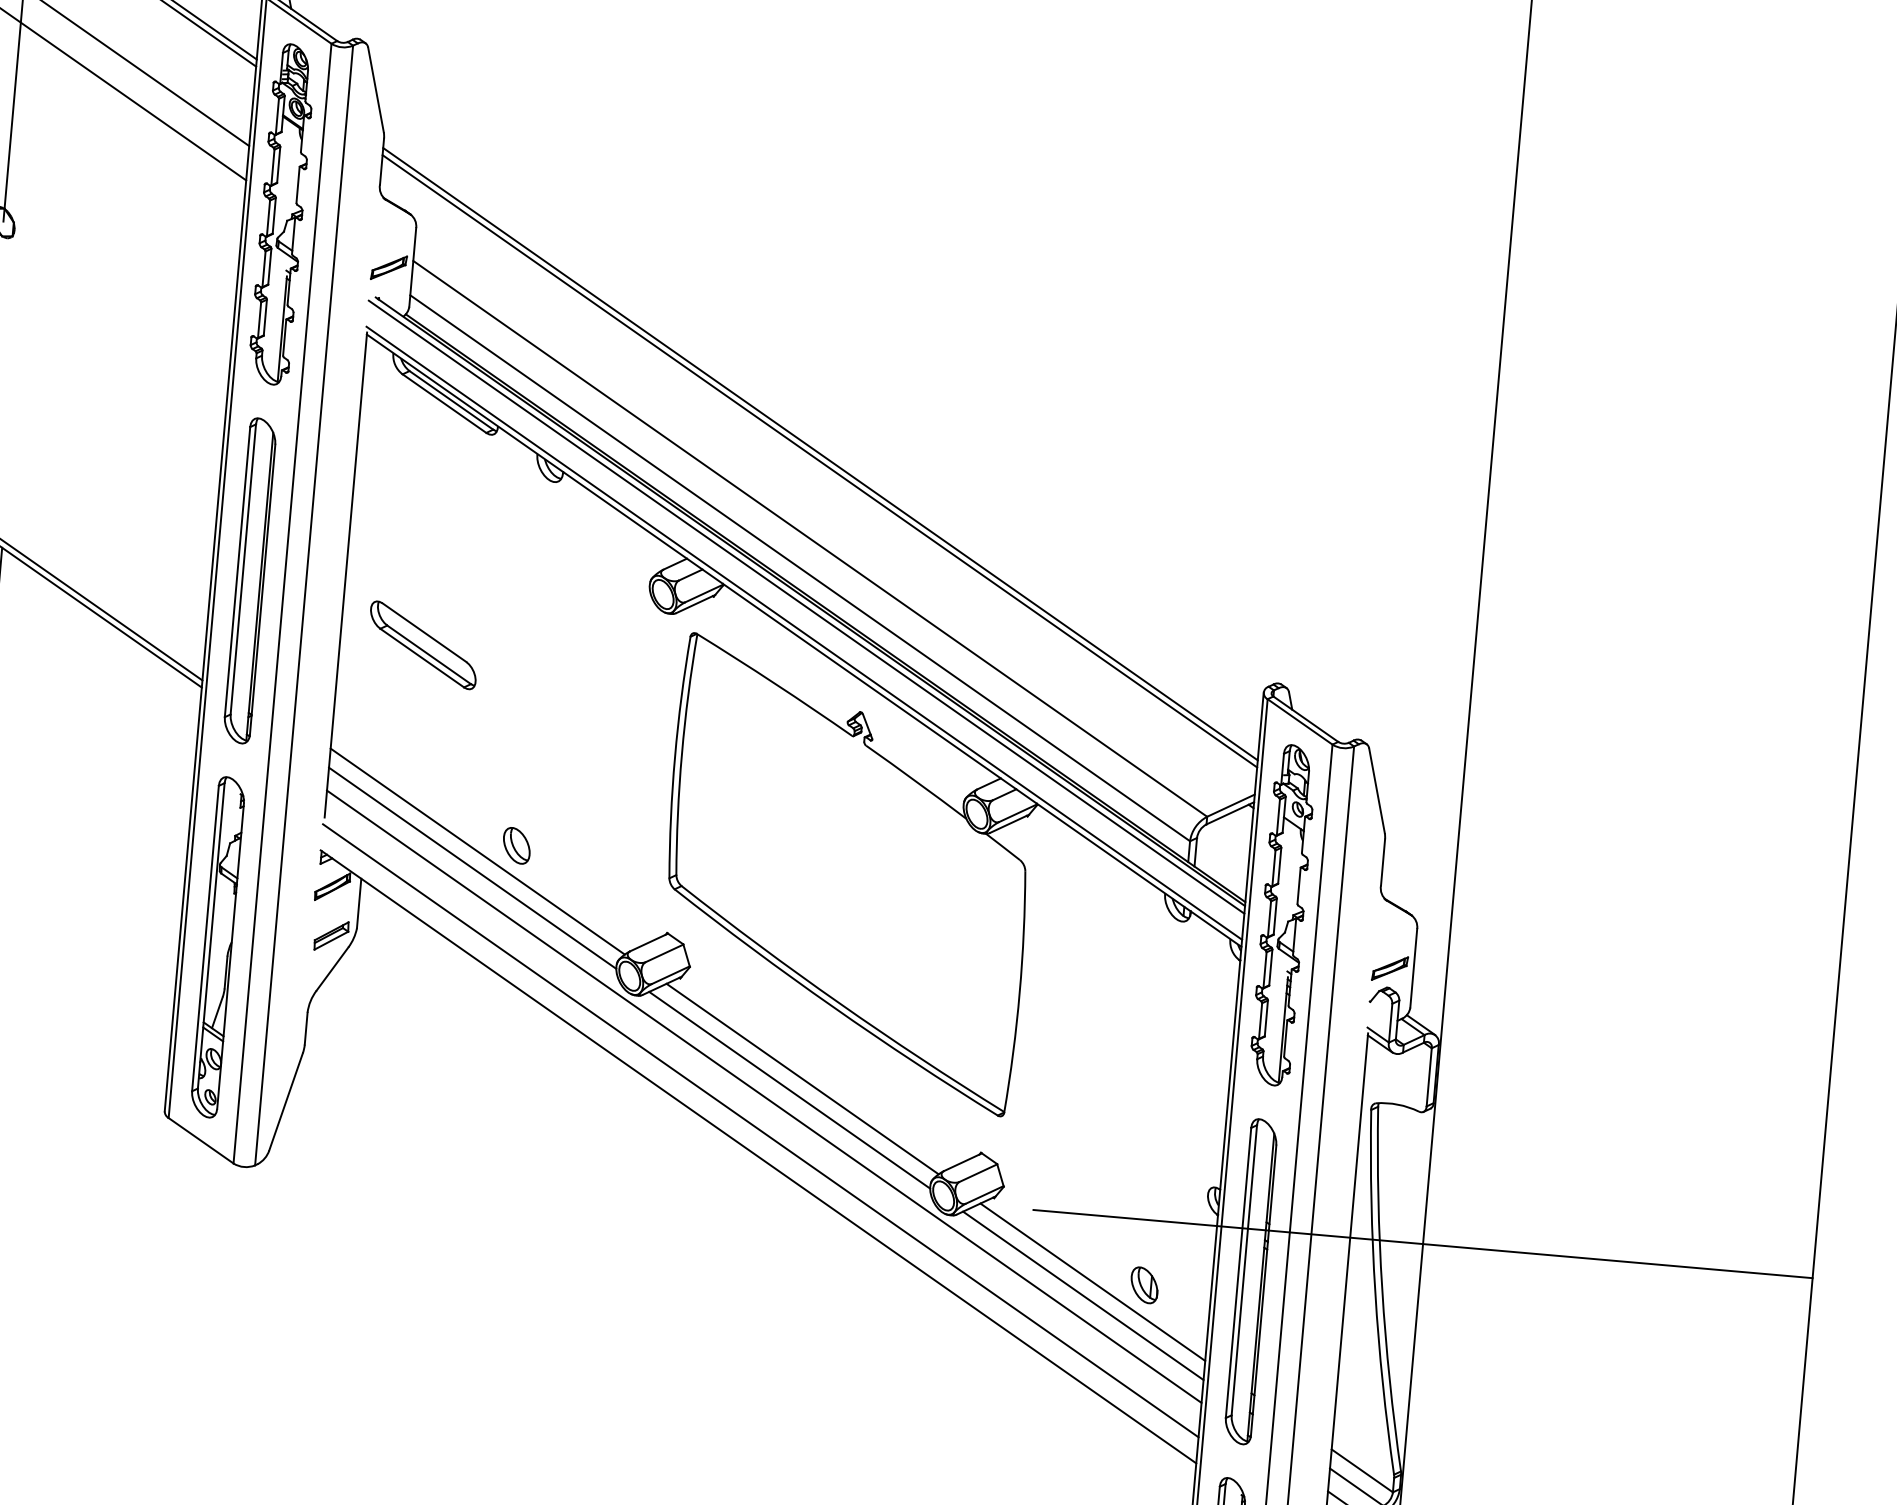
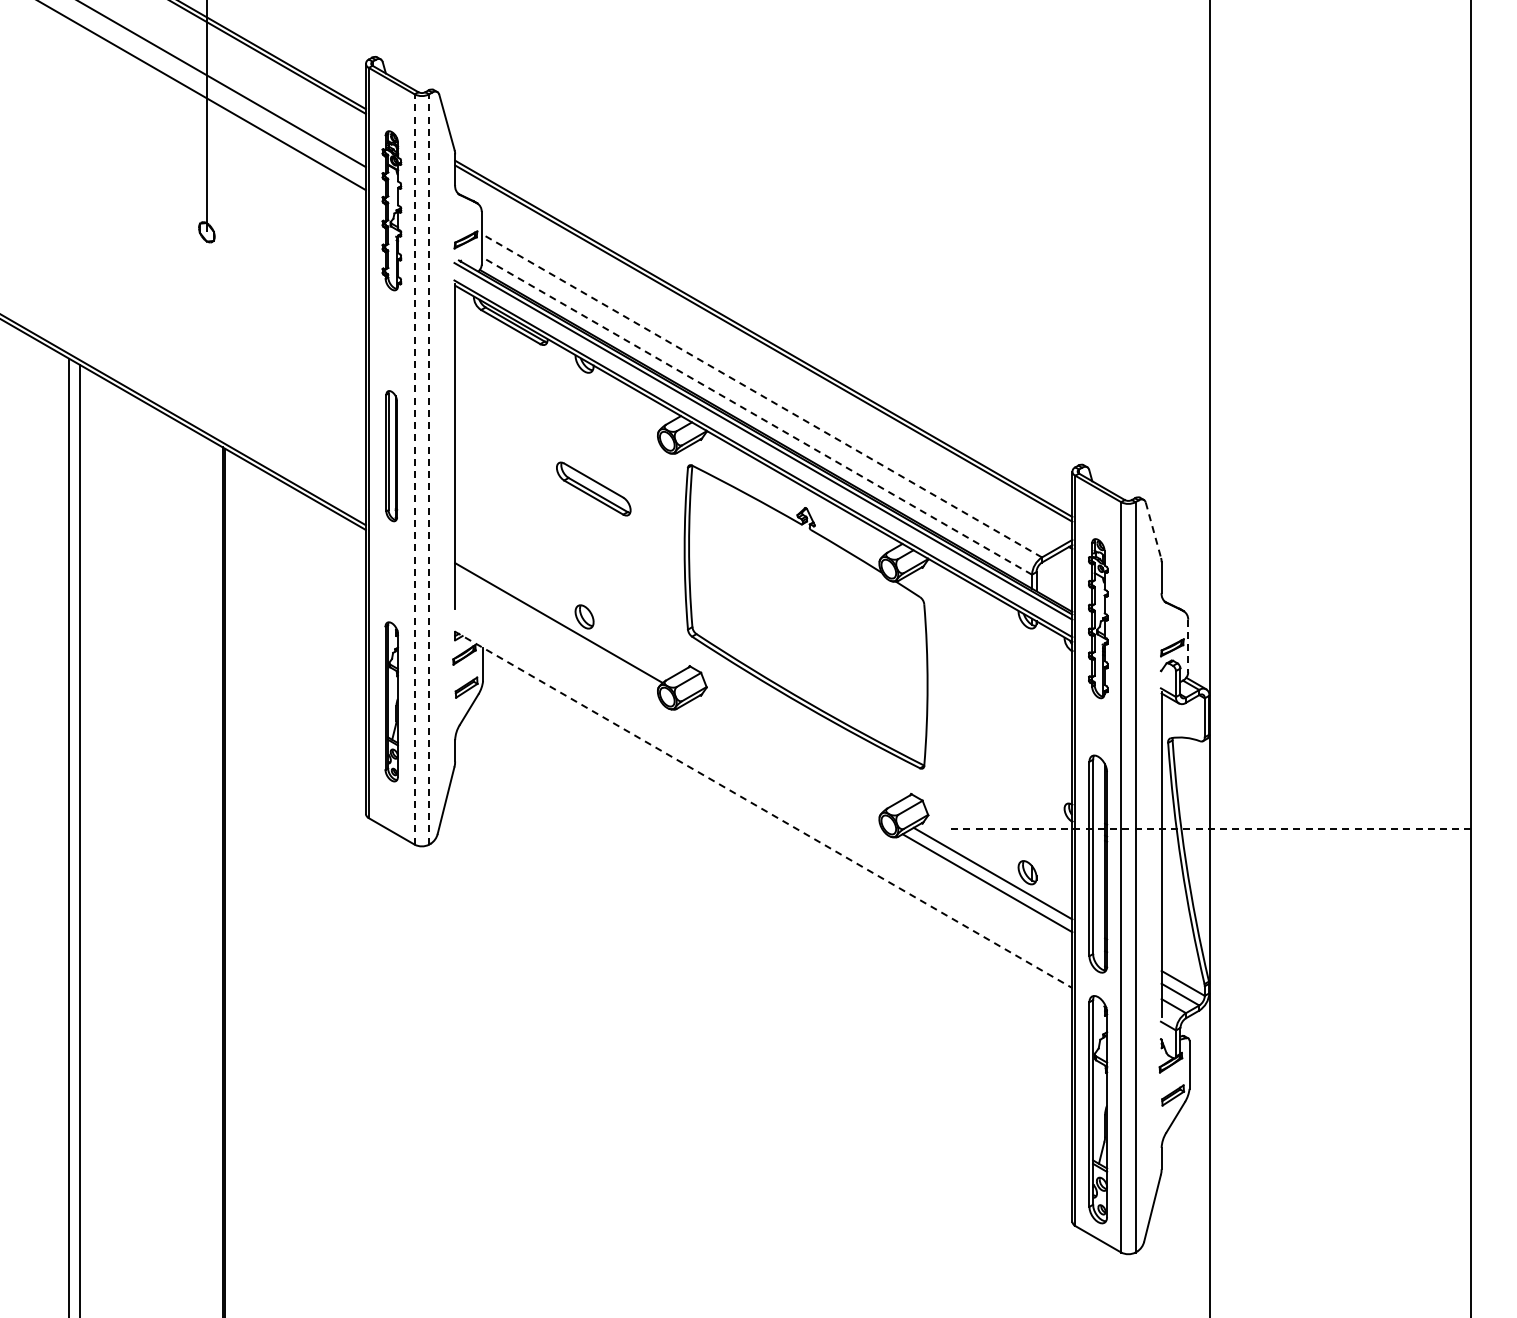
part: (281, 214) -> (391, 210), size x0.7
line: (809, 538) -> (761, 395), solid -> dashed
line: (799, 567) -> (756, 415), solid -> dashed
part: (249, 579) -> (391, 455), size x0.6
line: (282, 603) -> (414, 469), solid -> dashed
line: (304, 605) -> (429, 469), solid -> dashed
part: (423, 644) -> (593, 488), moved
line: (1377, 791) -> (1153, 530), solid -> dashed
line: (472, 866) -> (556, 633), removed
part: (1283, 915) -> (1098, 618), size x0.7
part: (217, 946) -> (391, 701), size x0.7
line: (1414, 968) -> (1188, 646), solid -> dashed
line: (803, 1077) -> (788, 754), removed
line: (790, 1090) -> (780, 763), removed
line: (763, 1096) -> (763, 769), removed
line: (760, 1129) -> (763, 791), removed
line: (758, 1156) -> (763, 809), solid -> dashed
line: (1421, 1244) -> (1209, 829), solid -> dashed

